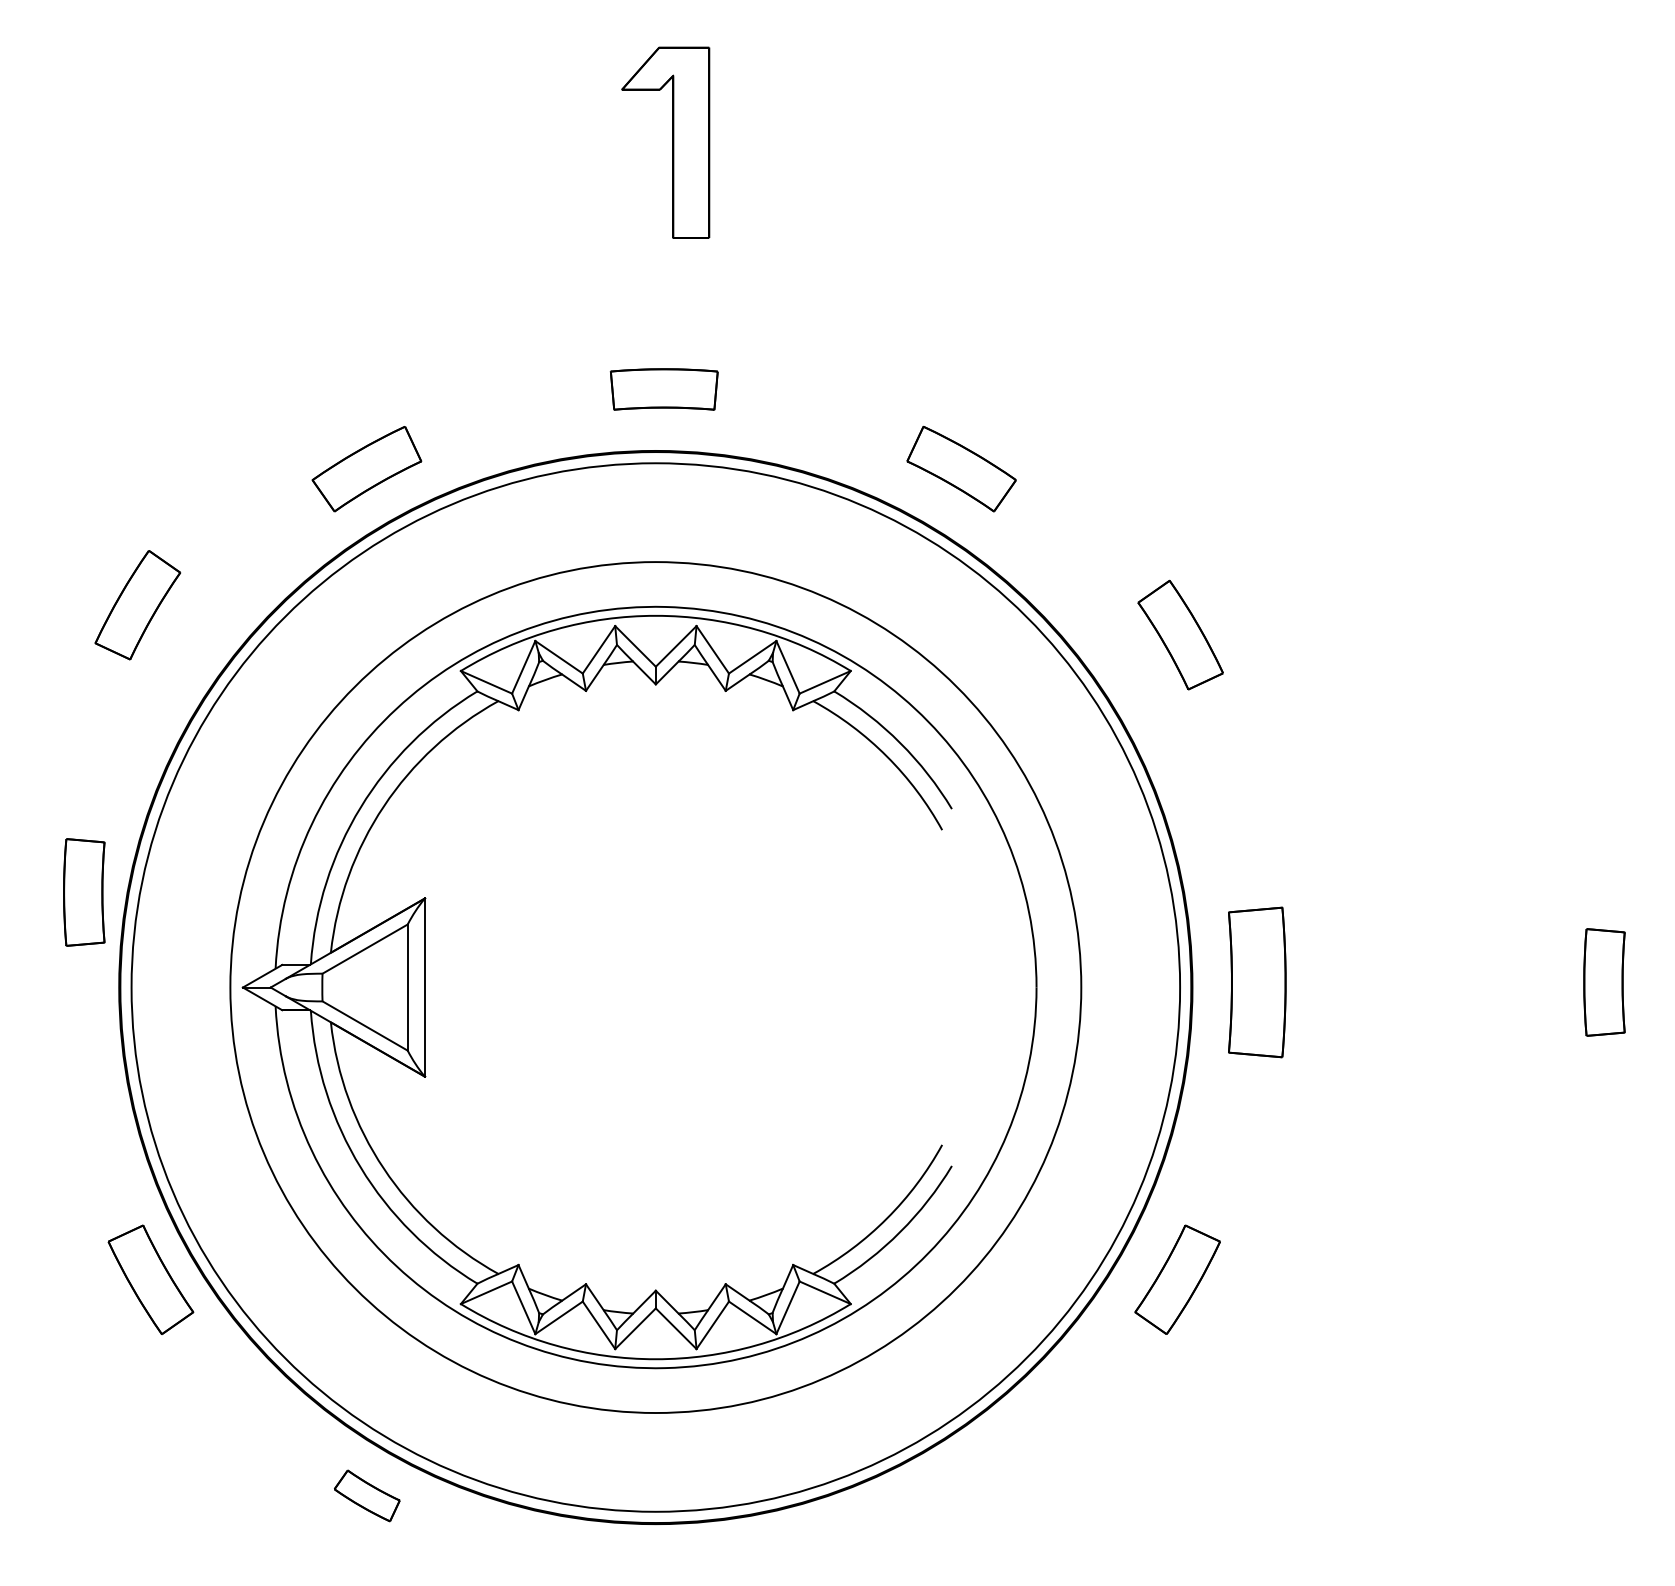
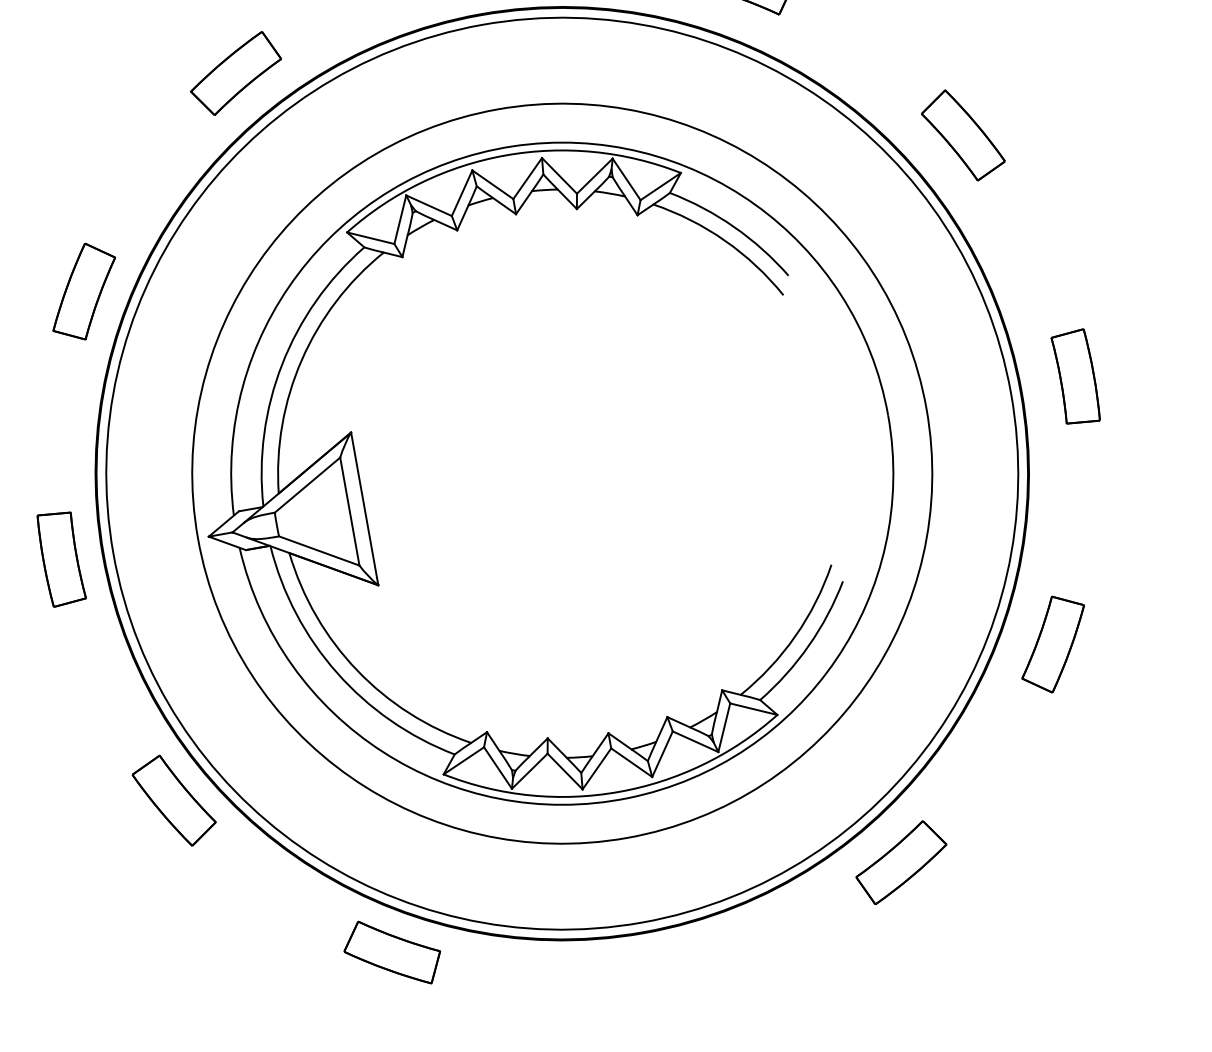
part: (137, 605) -> (83, 292), moved
part: (1180, 634) -> (962, 134), moved
part: (84, 892) -> (61, 558), moved
part: (1257, 982) -> (1076, 377), size x0.71
part: (367, 1495) -> (392, 952), size x1.67
part: (961, 1495) -> (901, 861), added

